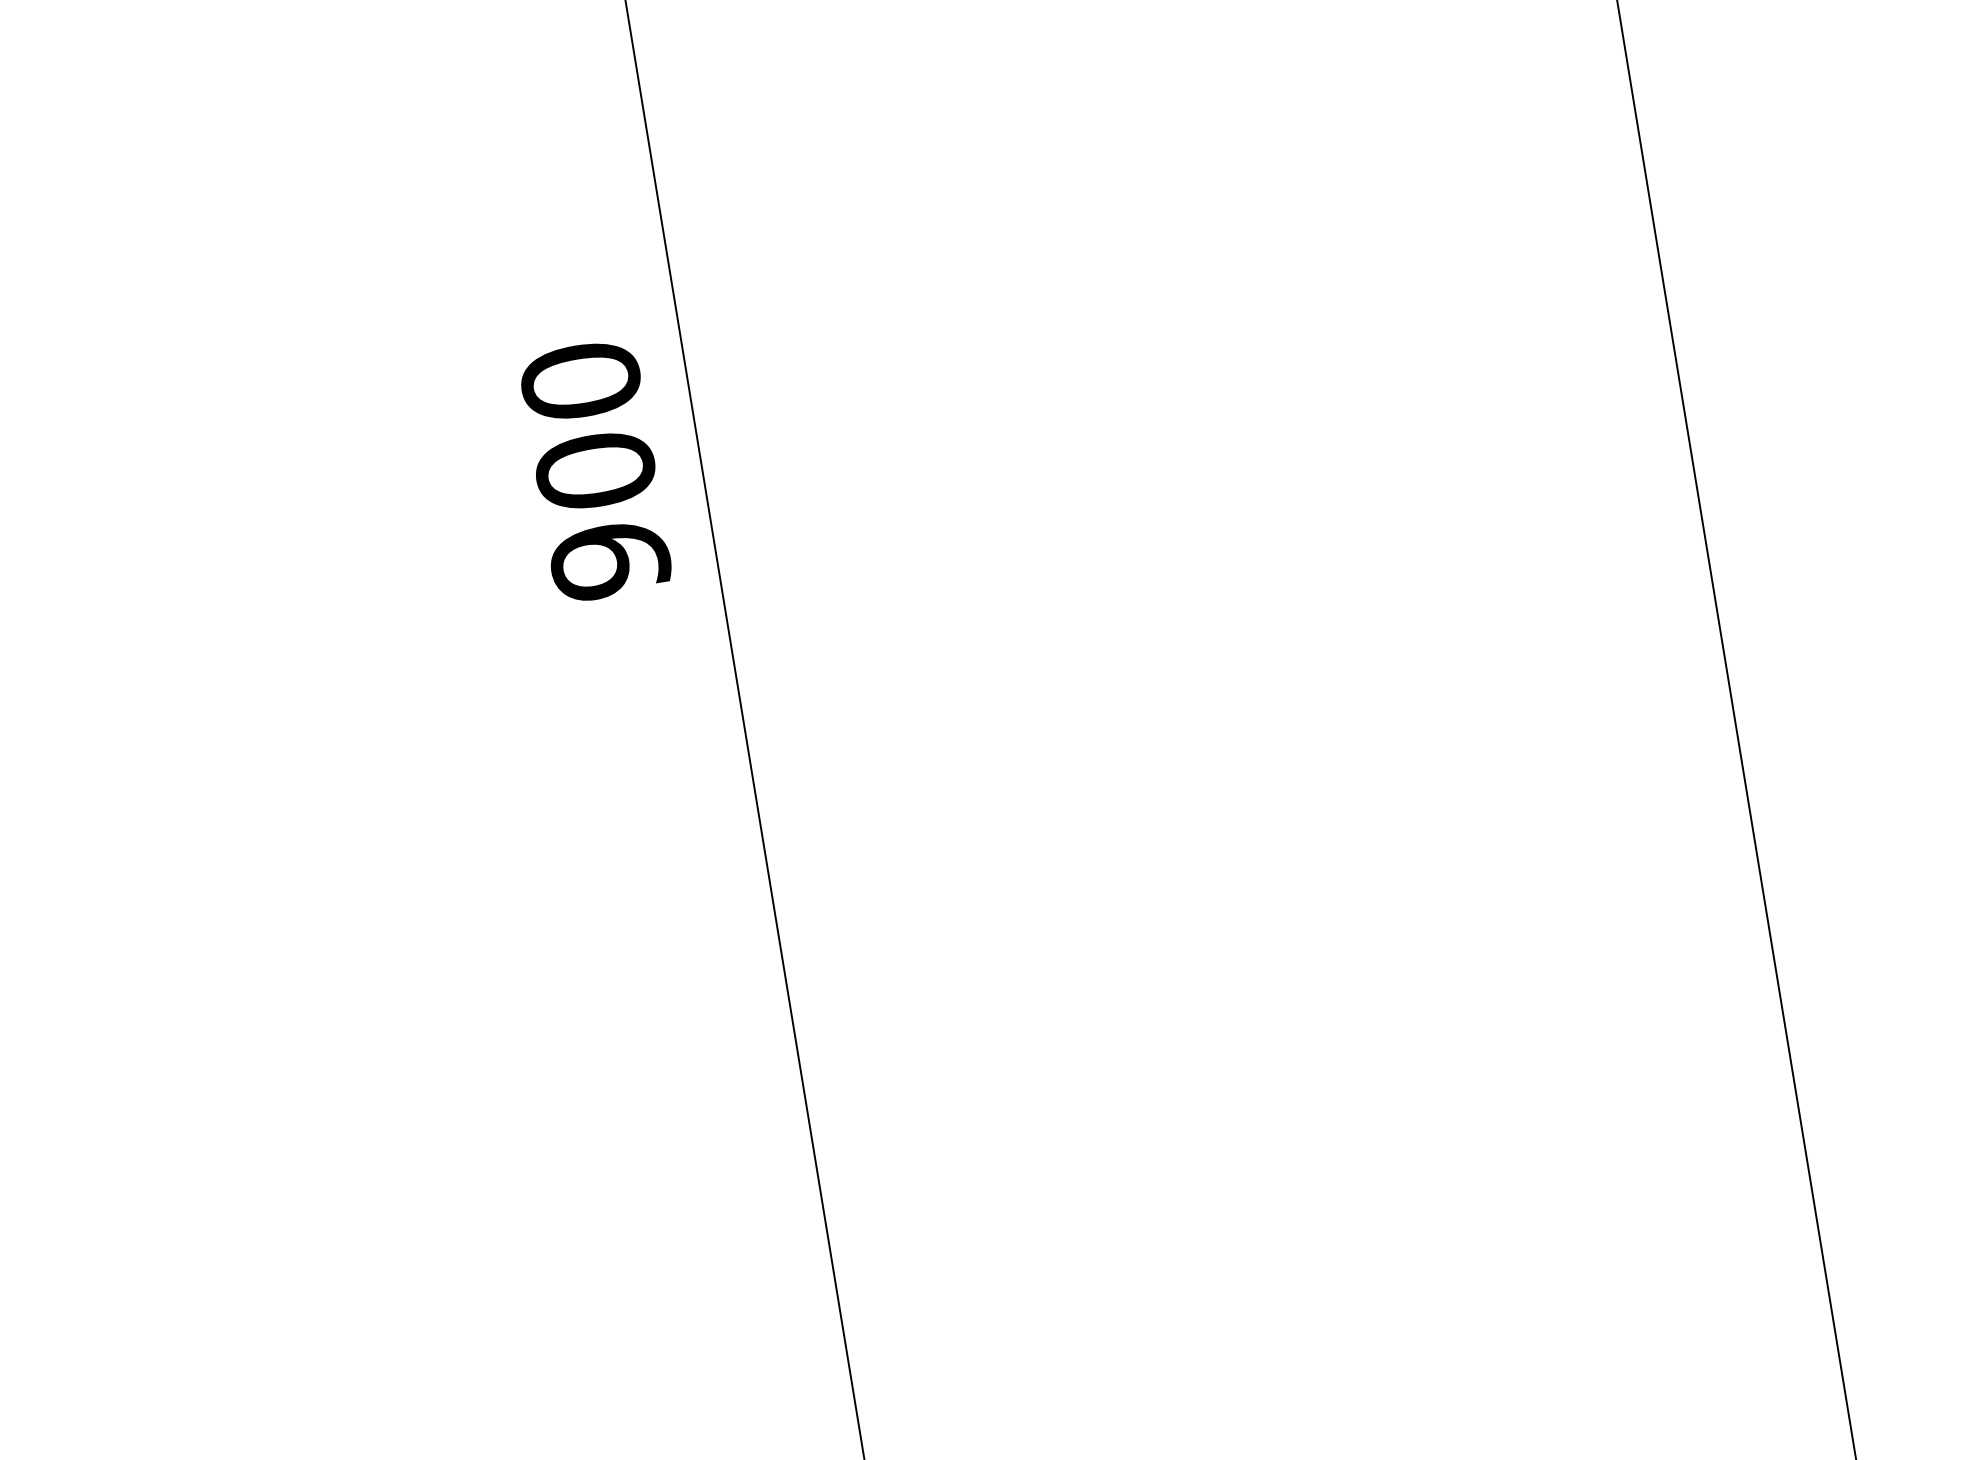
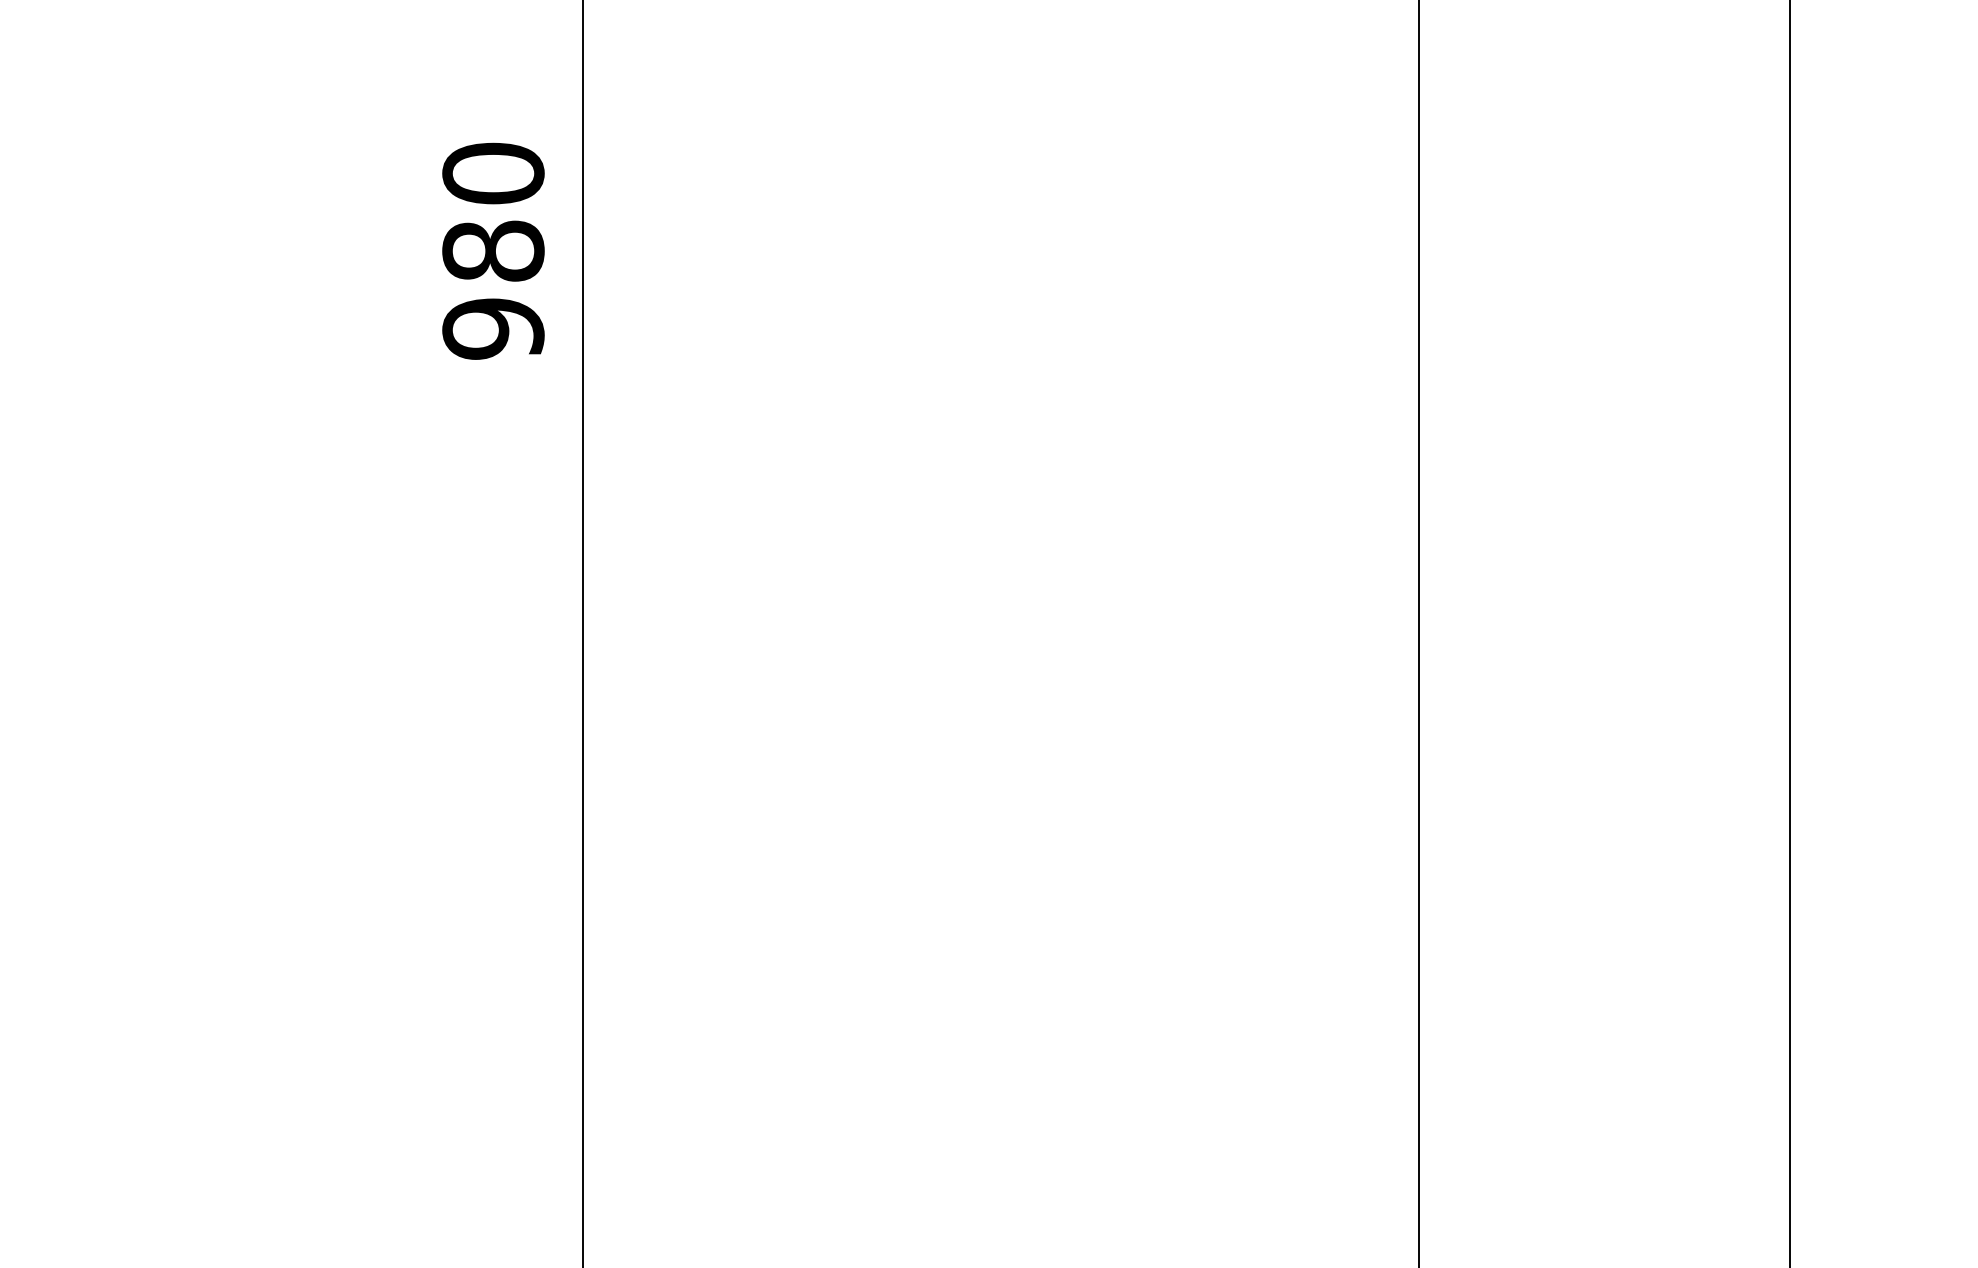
text: (595, 470) -> (493, 250), 900 -> 980

